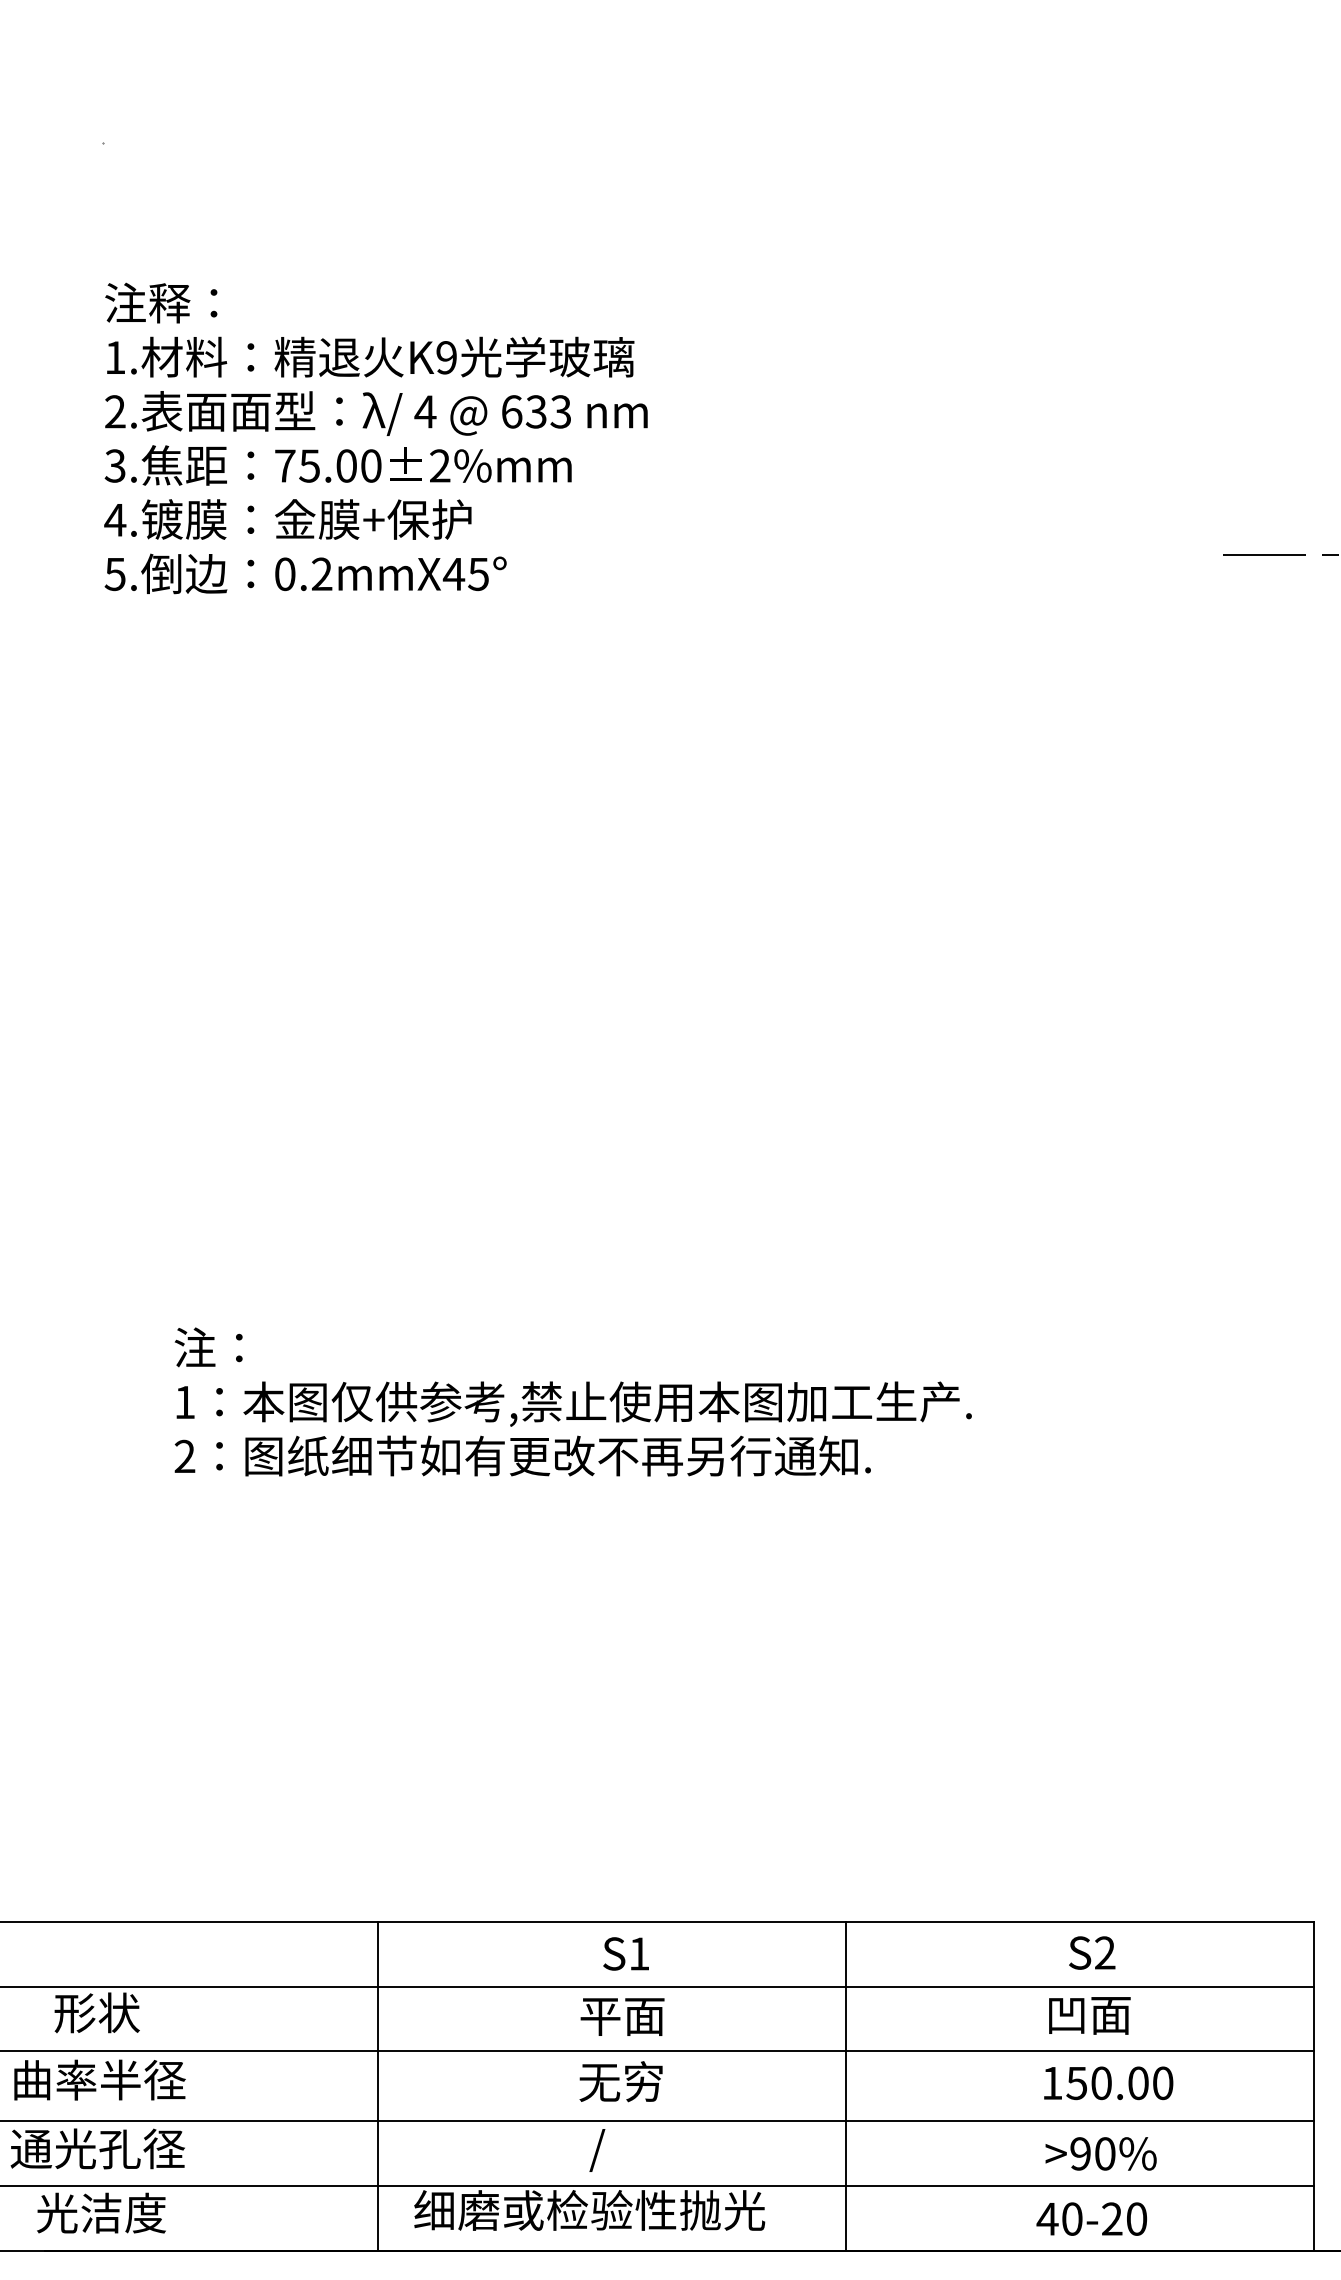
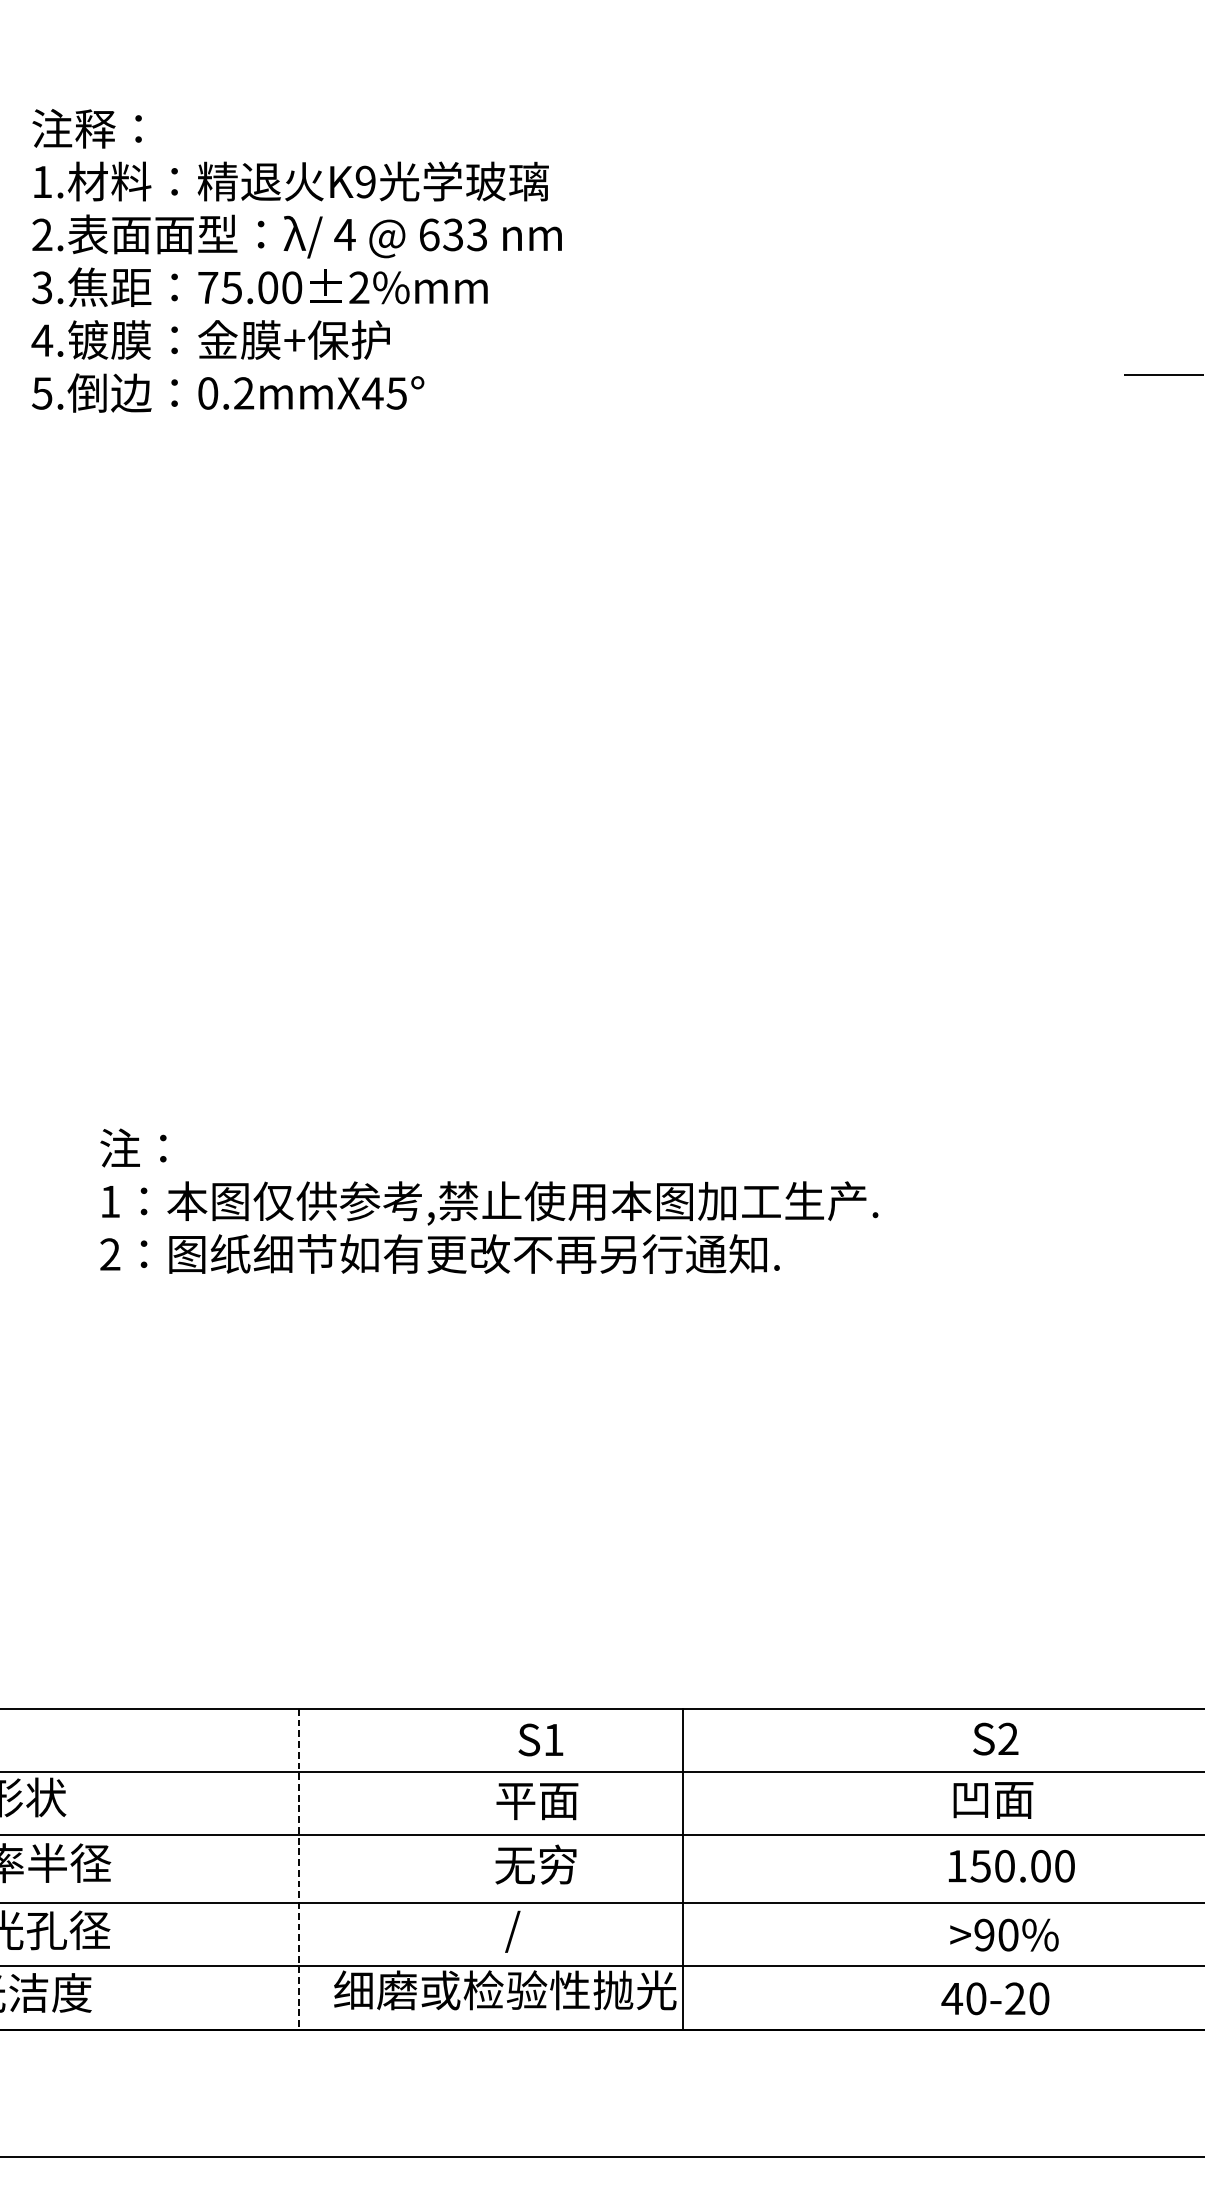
line: (378, 2086) -> (299, 1869), solid -> dashed
line: (846, 2086) -> (683, 1869), moved

